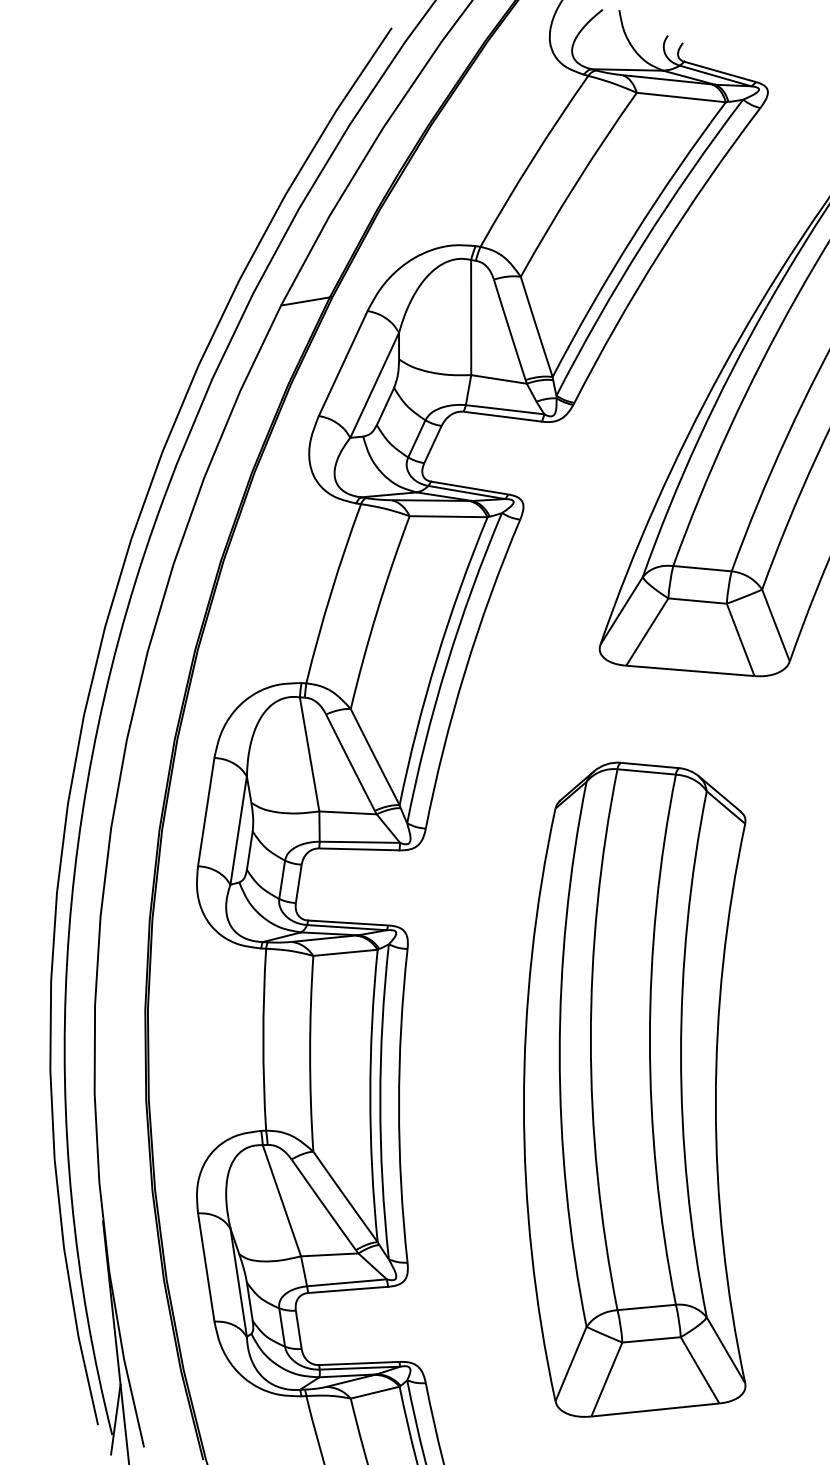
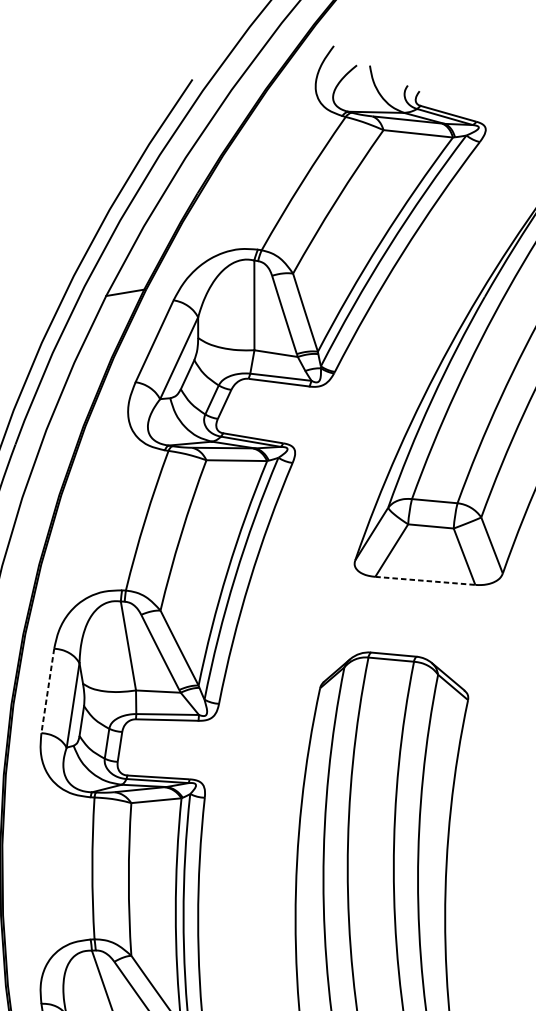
line: (690, 670) -> (425, 580), solid -> dashed
line: (206, 812) -> (48, 691), solid -> dashed

